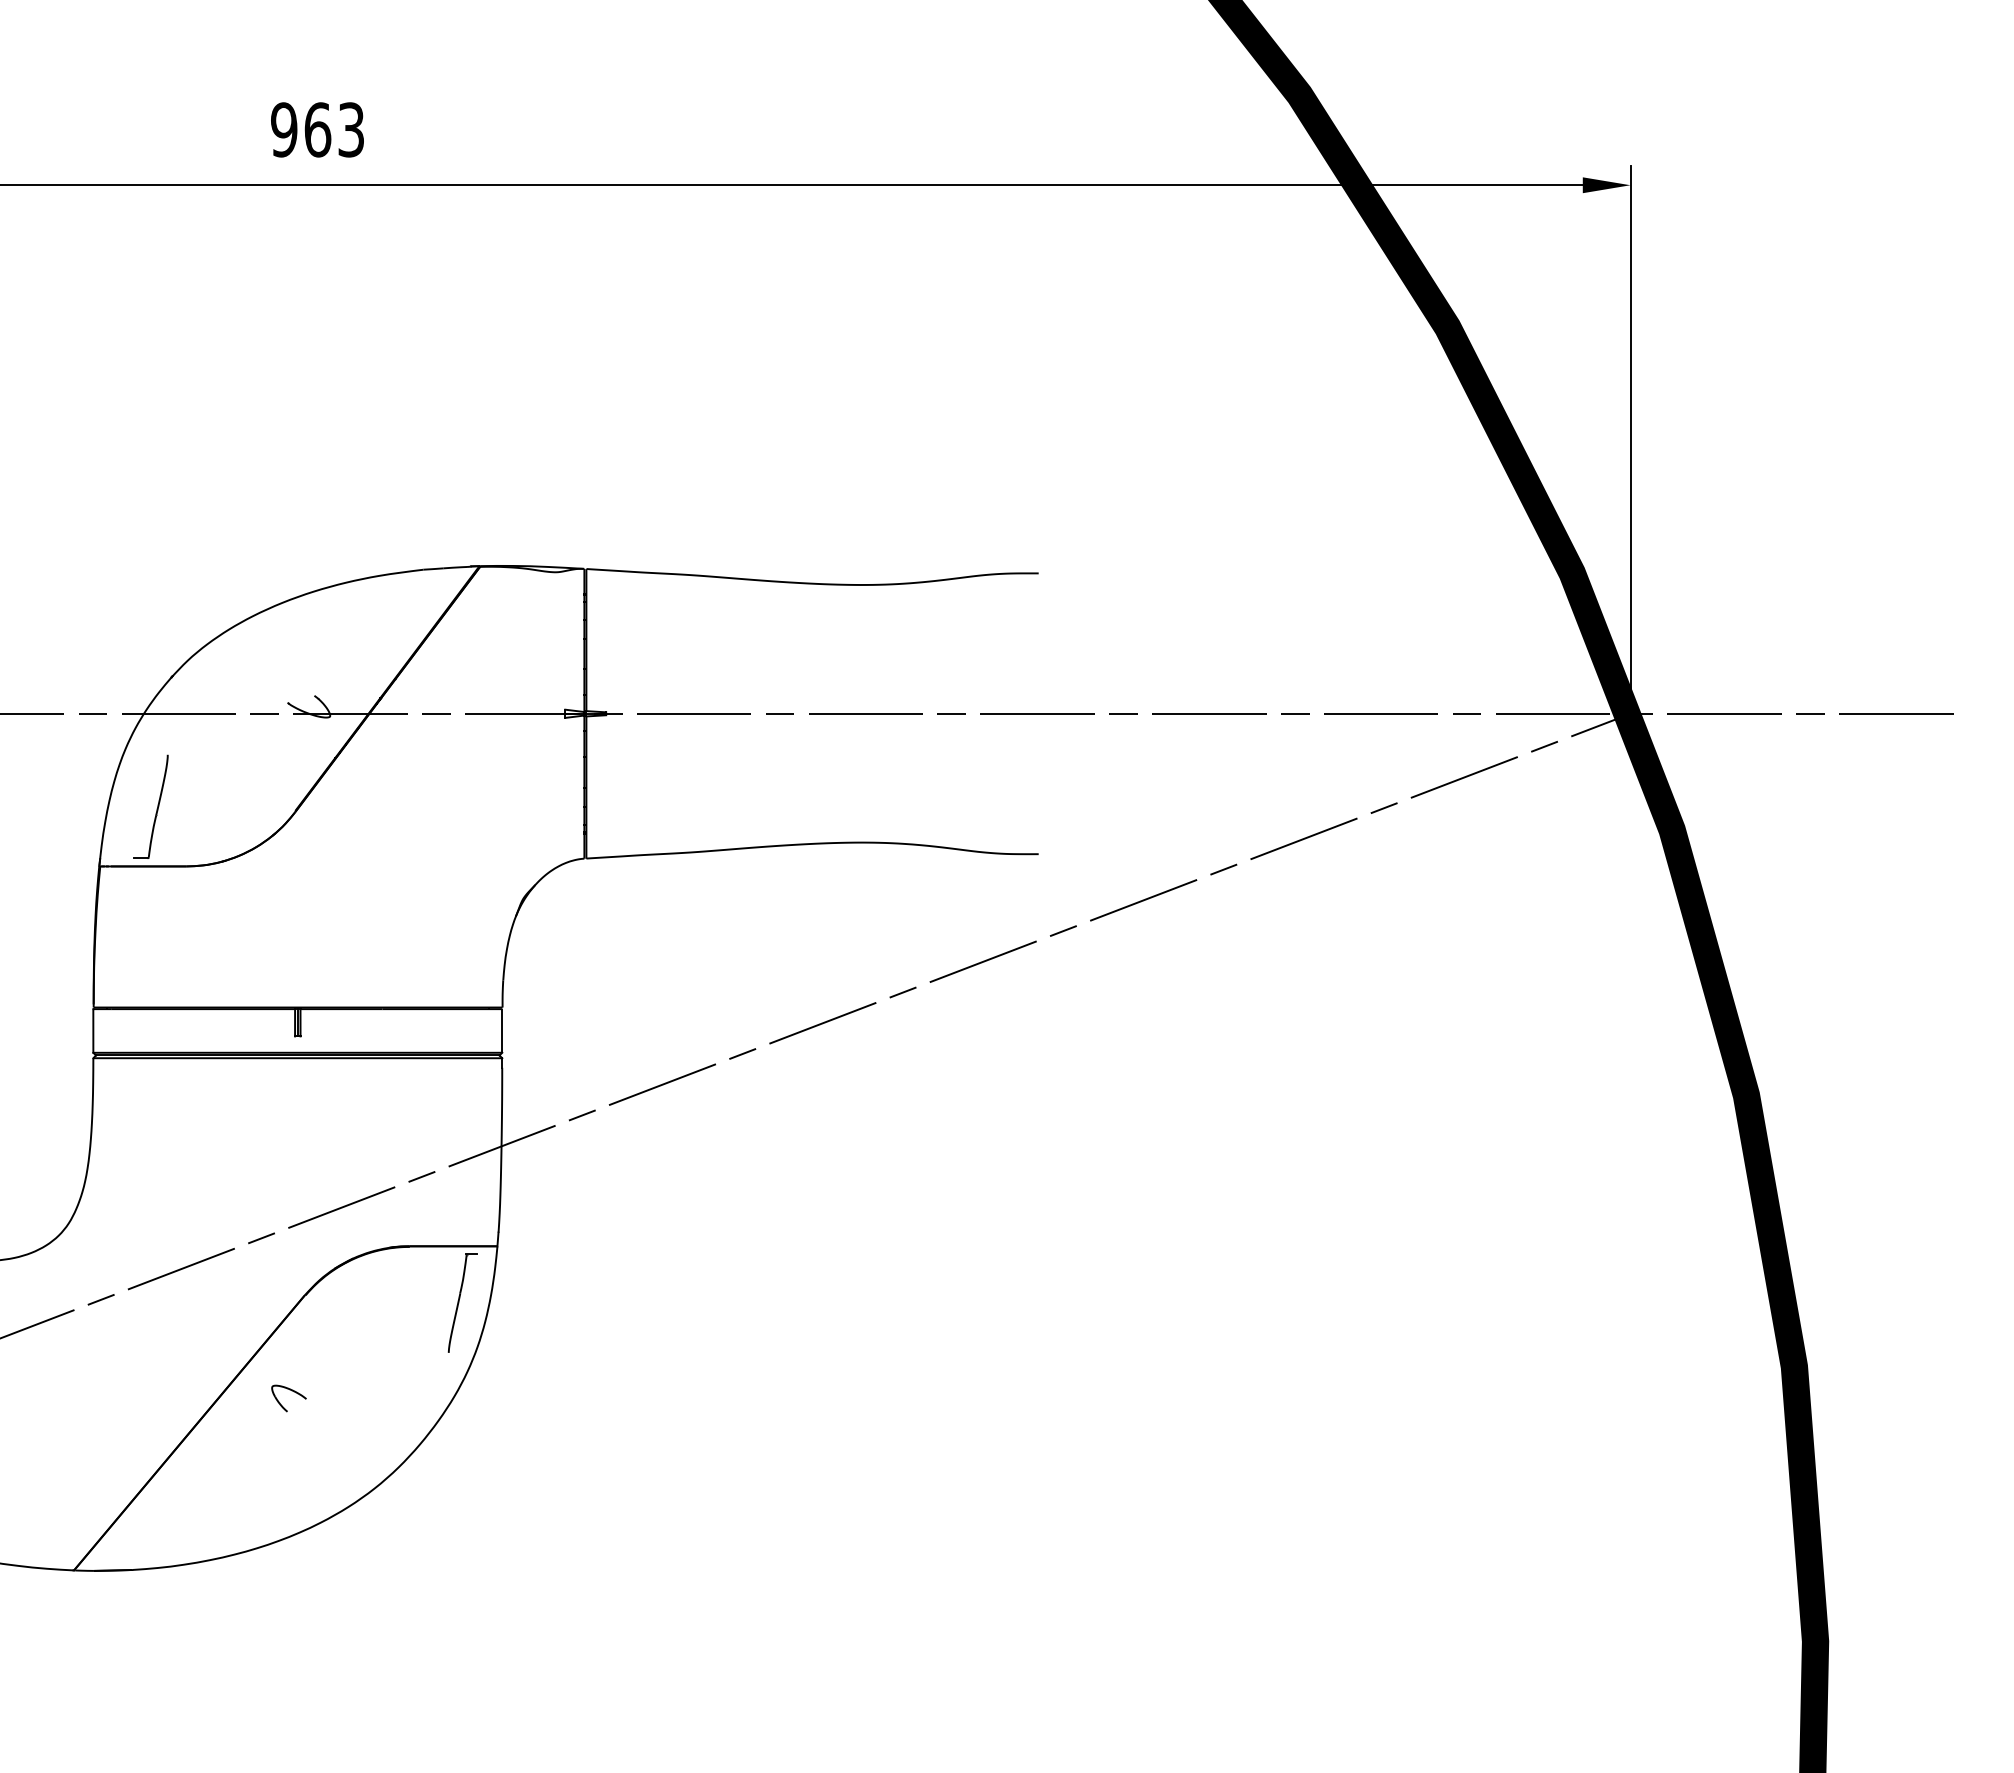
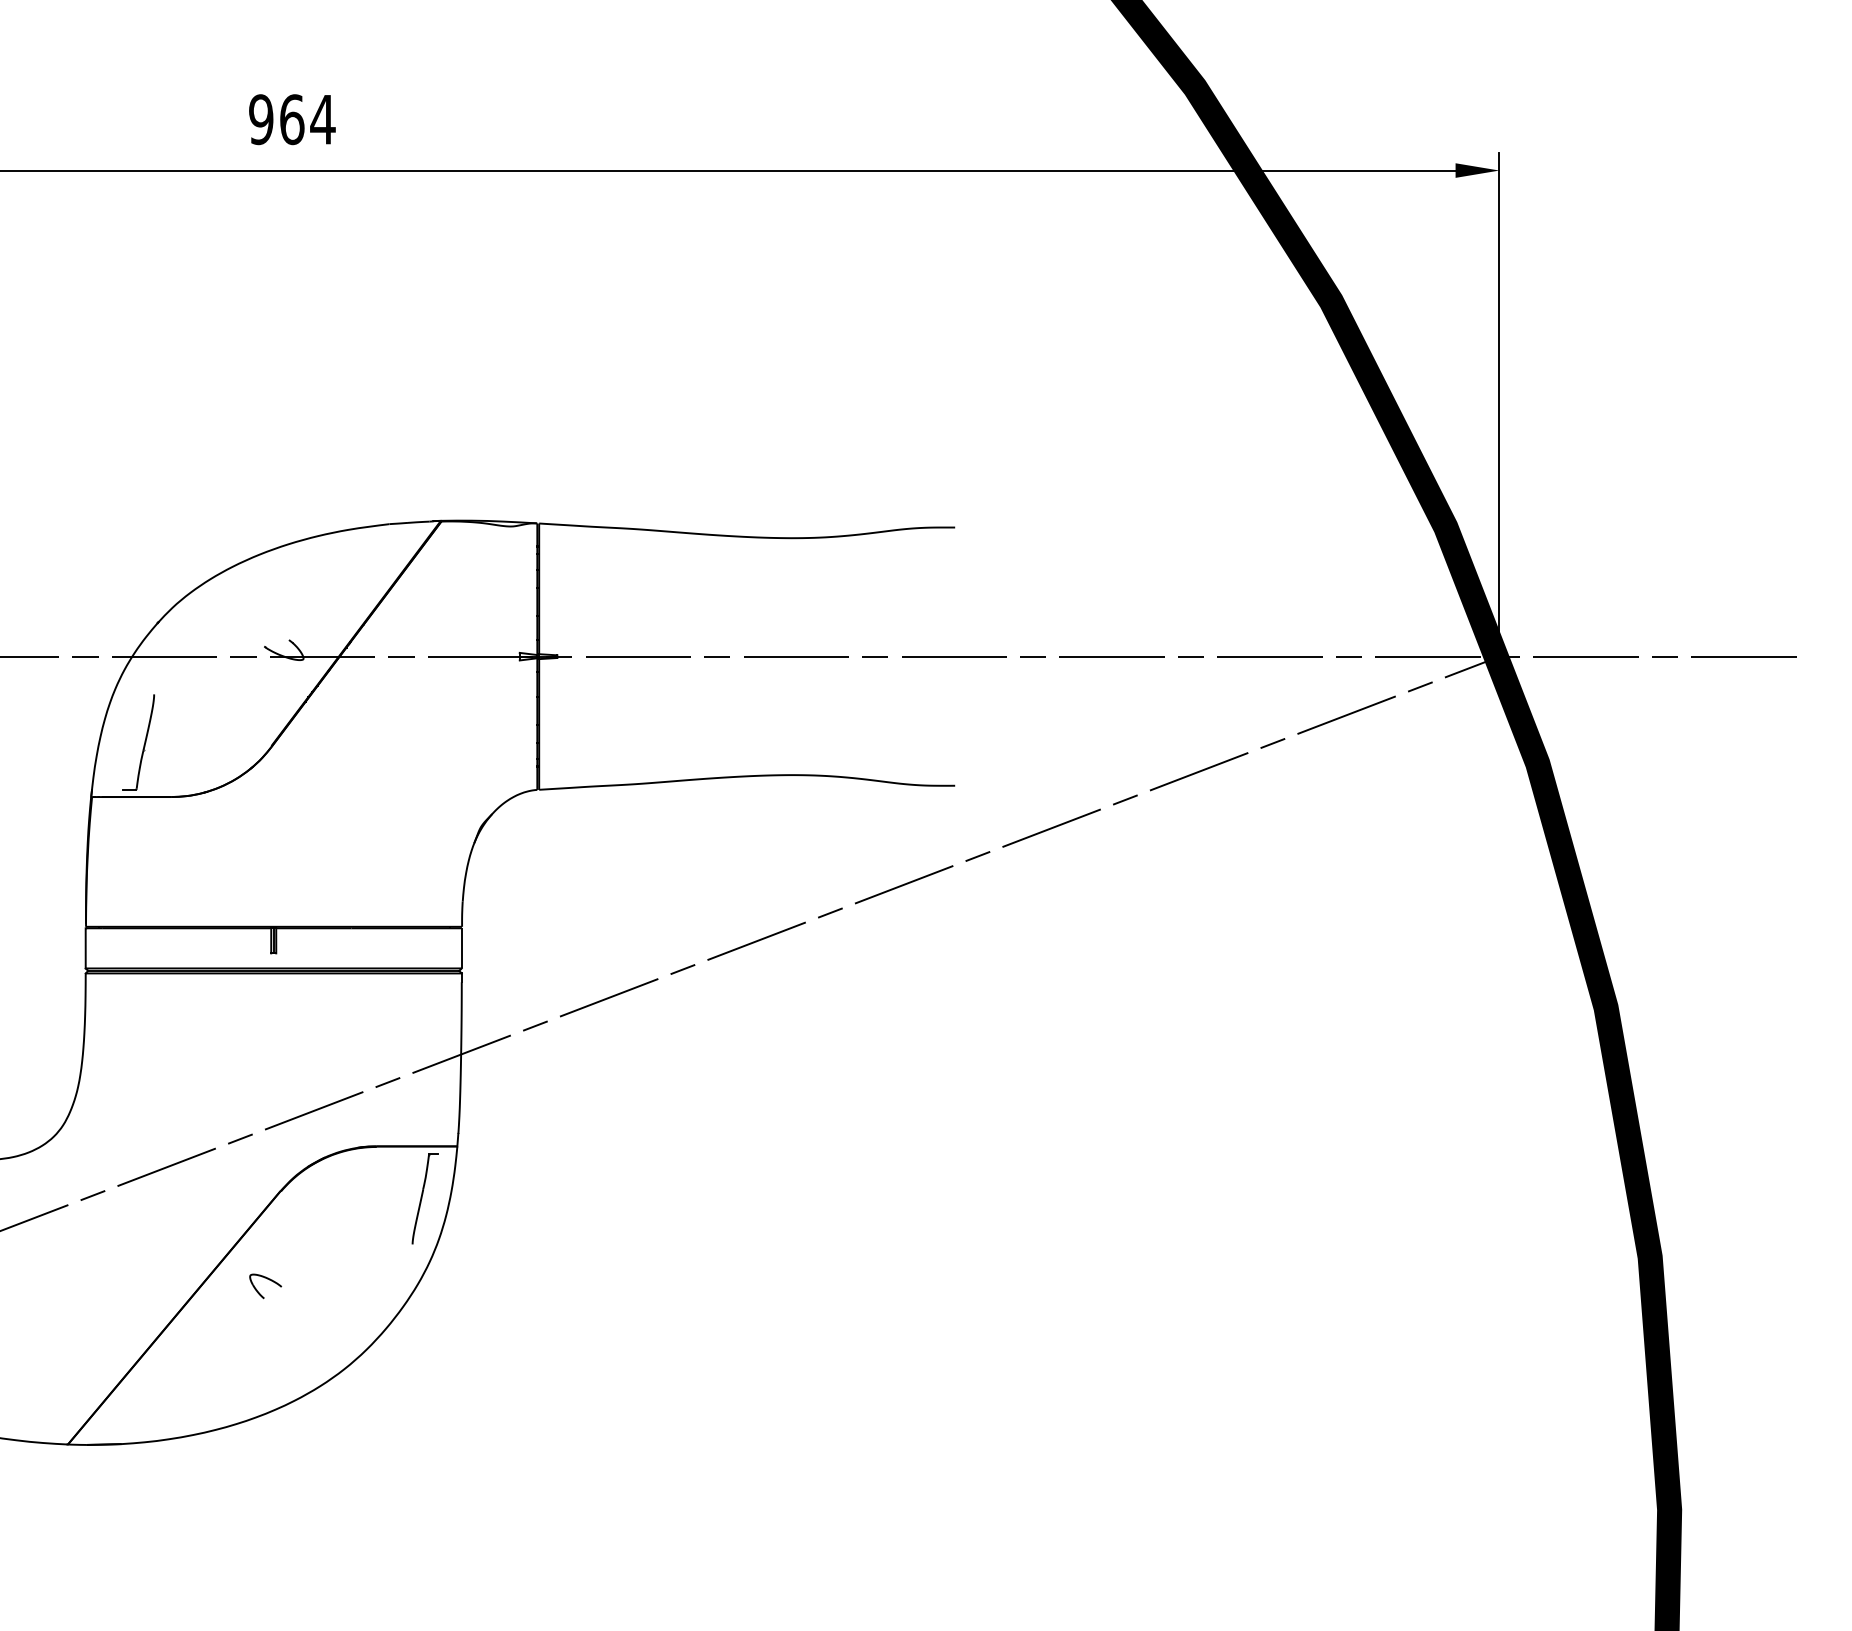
text: (351, 129) -> (323, 119), 963 -> 964

